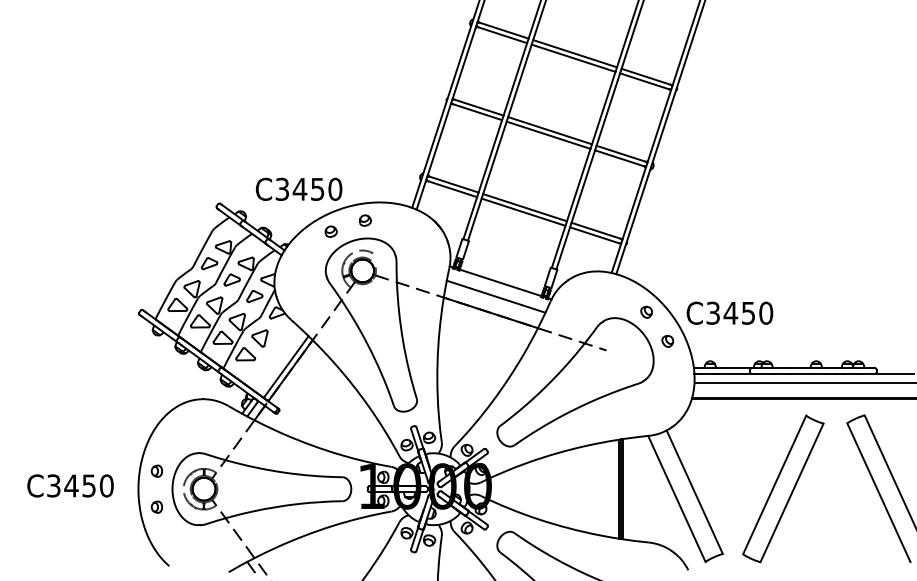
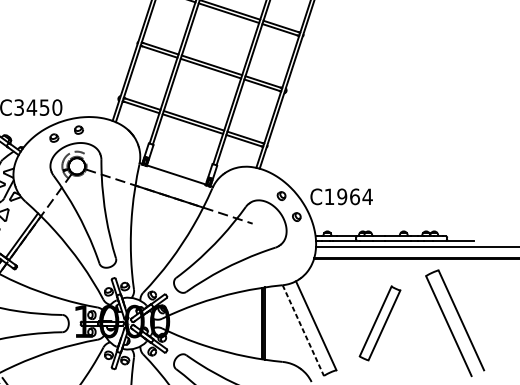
line: (495, 296) -> (172, 184), removed
text: (739, 312) -> (348, 196), C3450 -> C1964
part: (783, 488) -> (380, 323), size x0.7
line: (677, 499) -> (303, 331), solid -> dashed

